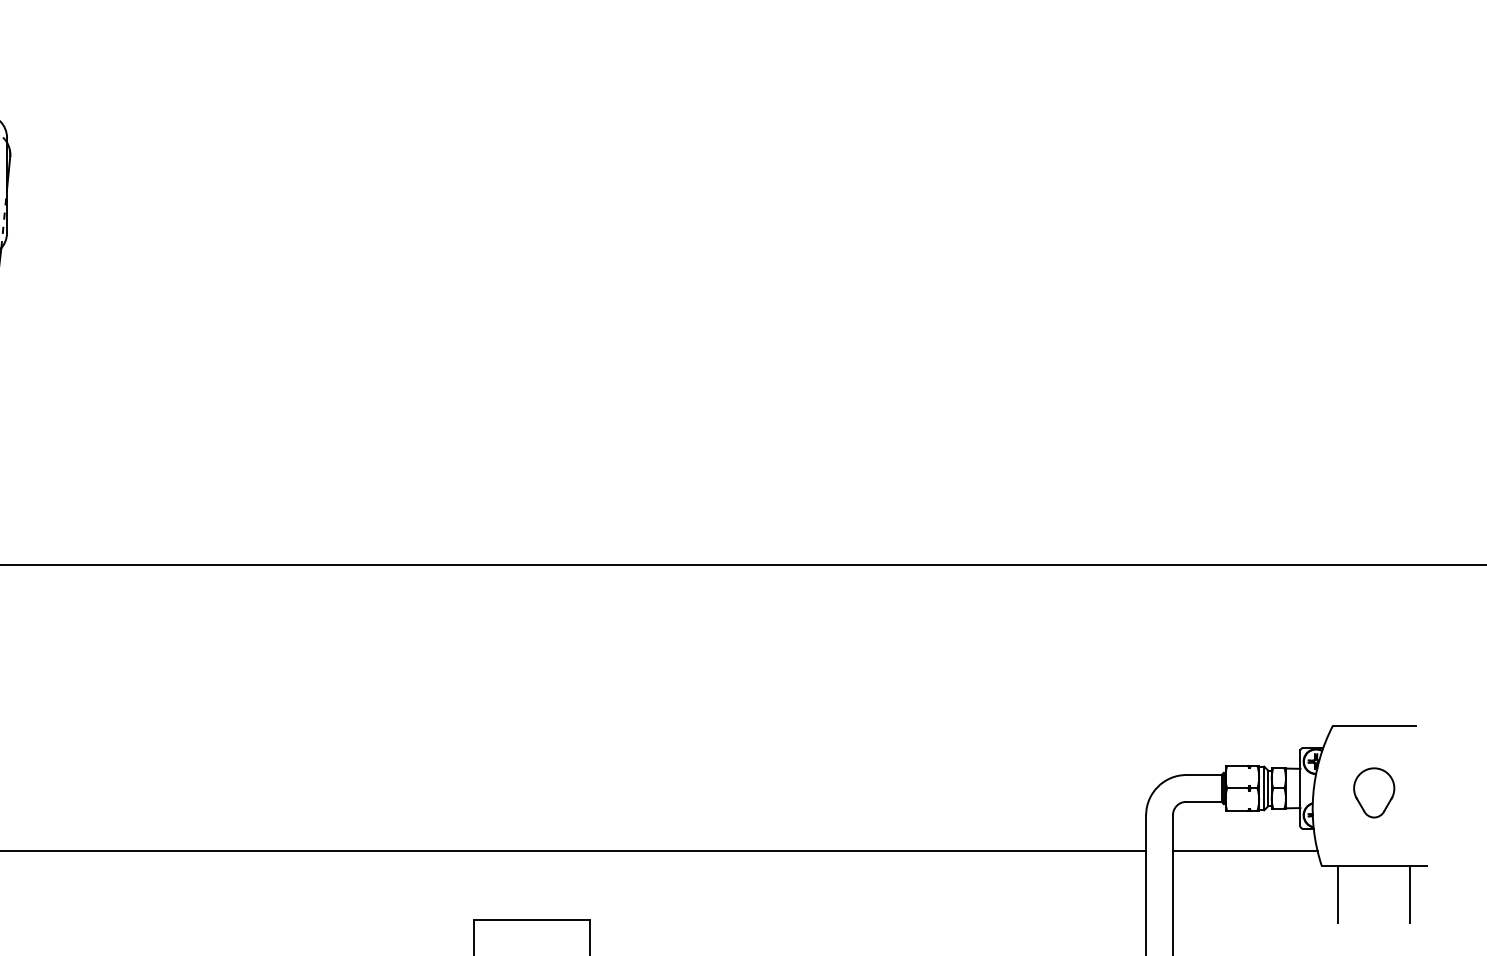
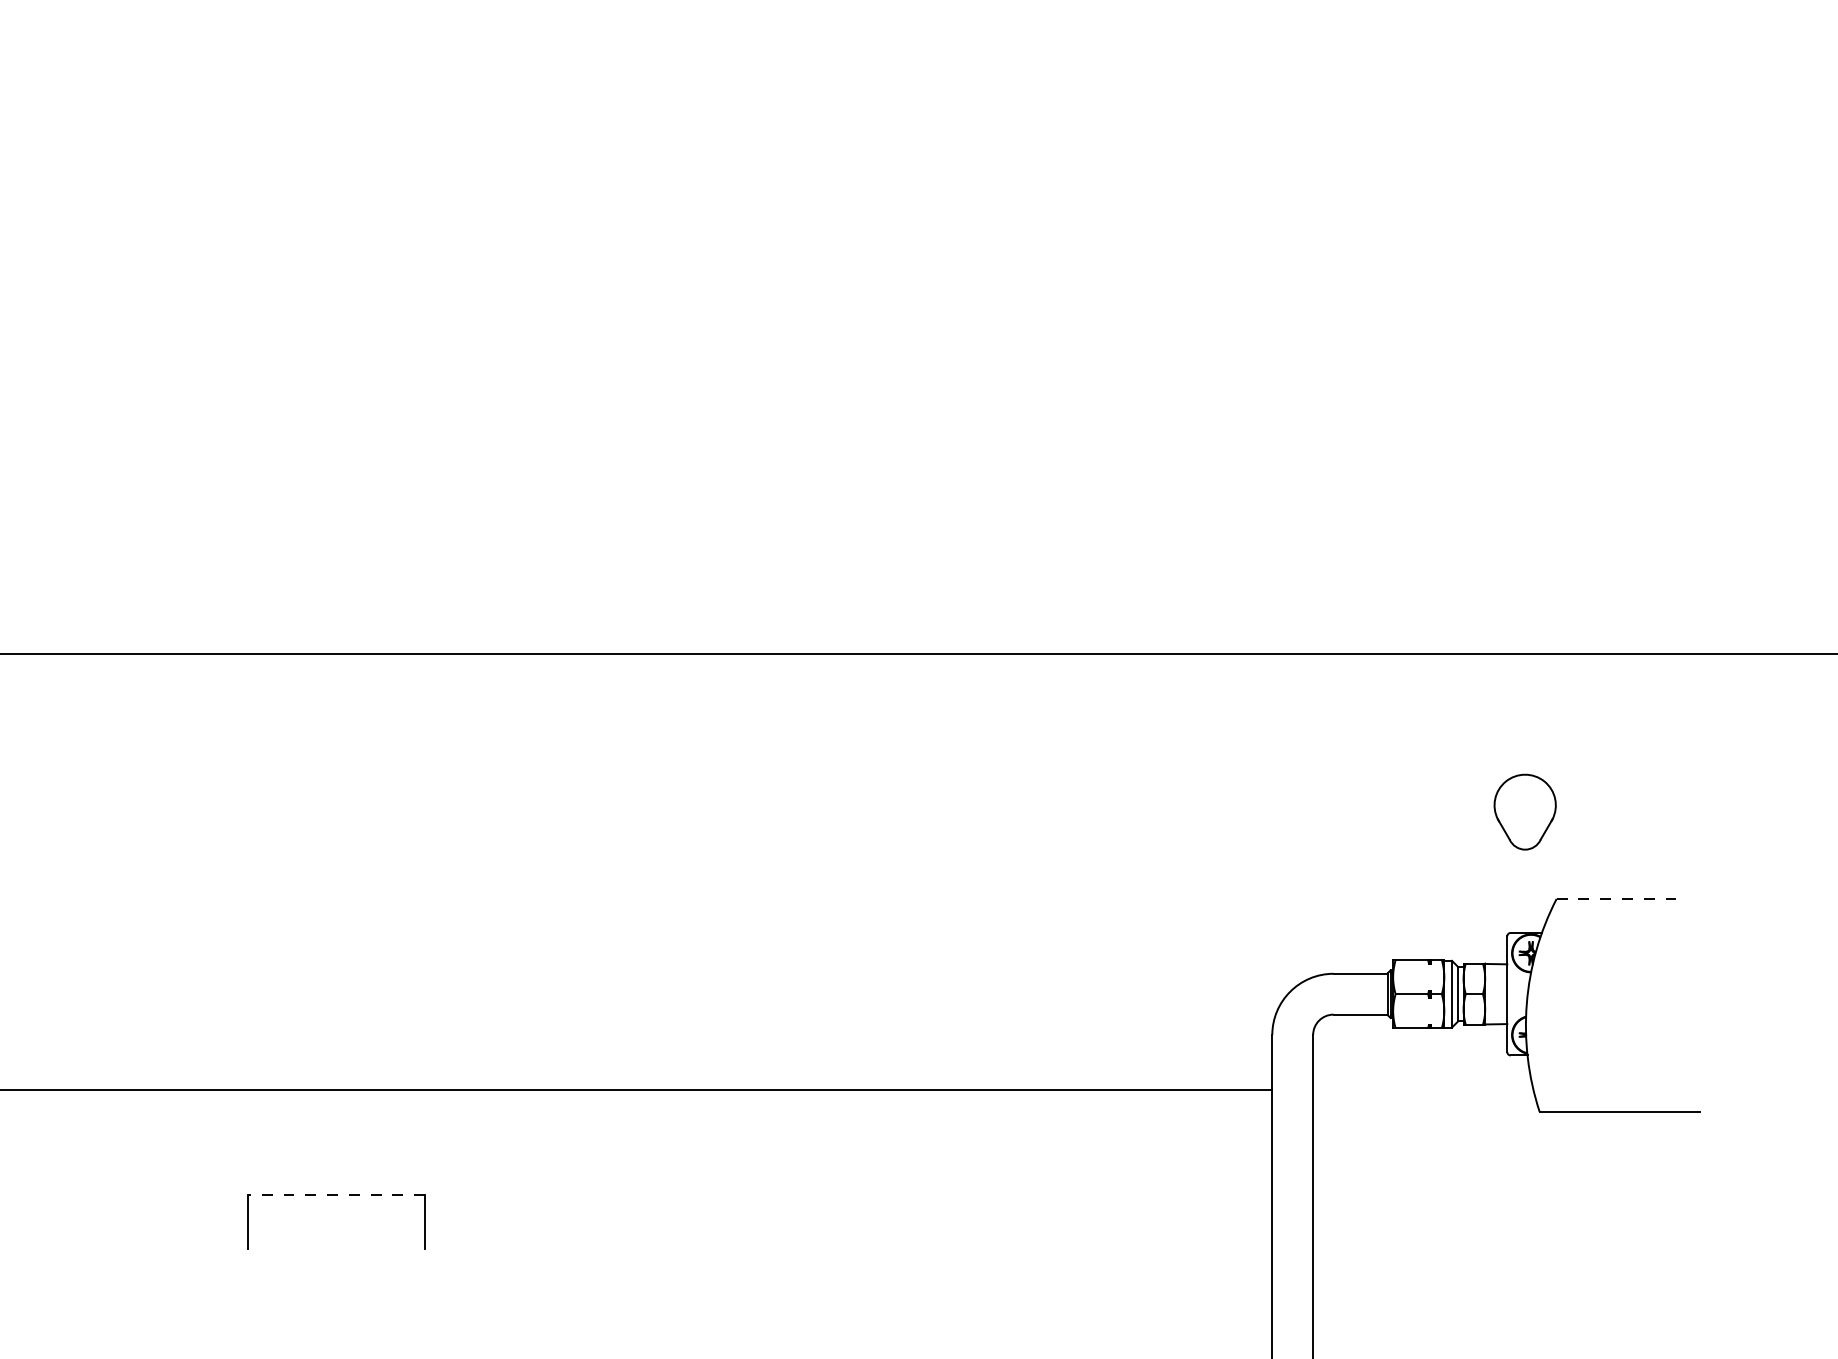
line: (1374, 725) -> (1620, 898), solid -> dashed
part: (1374, 792) -> (1525, 811), moved
line: (1244, 851) -> (1422, 1090), removed
line: (1338, 893) -> (1565, 1154), removed
line: (1409, 893) -> (1673, 1154), removed
line: (531, 920) -> (336, 1195), solid -> dashed

